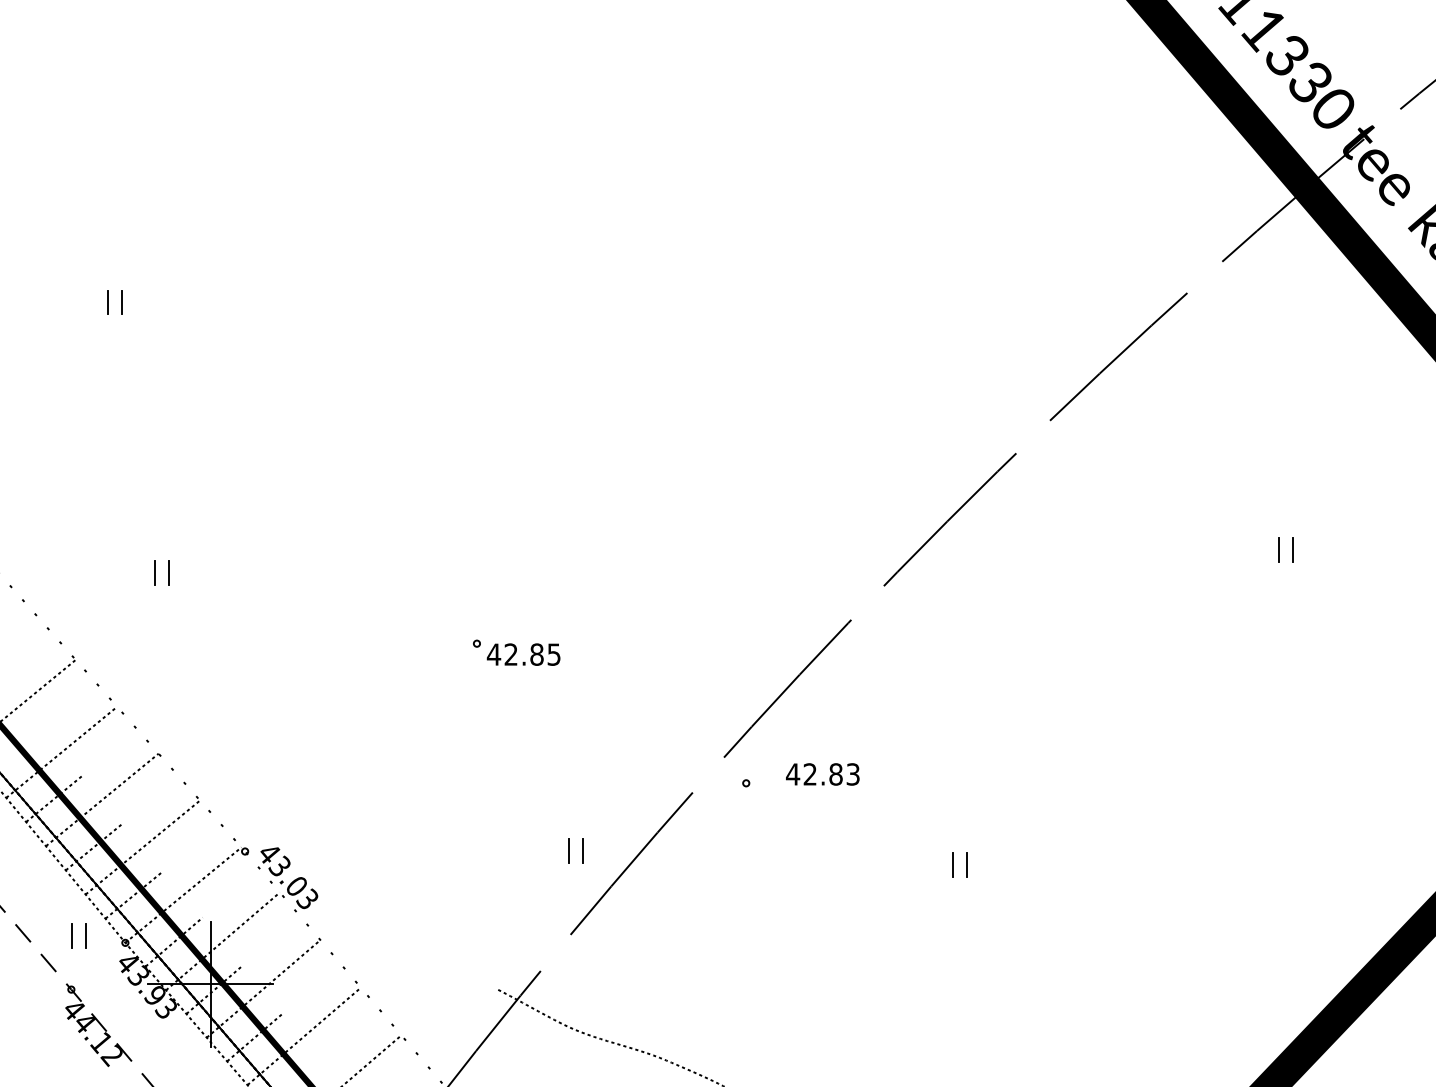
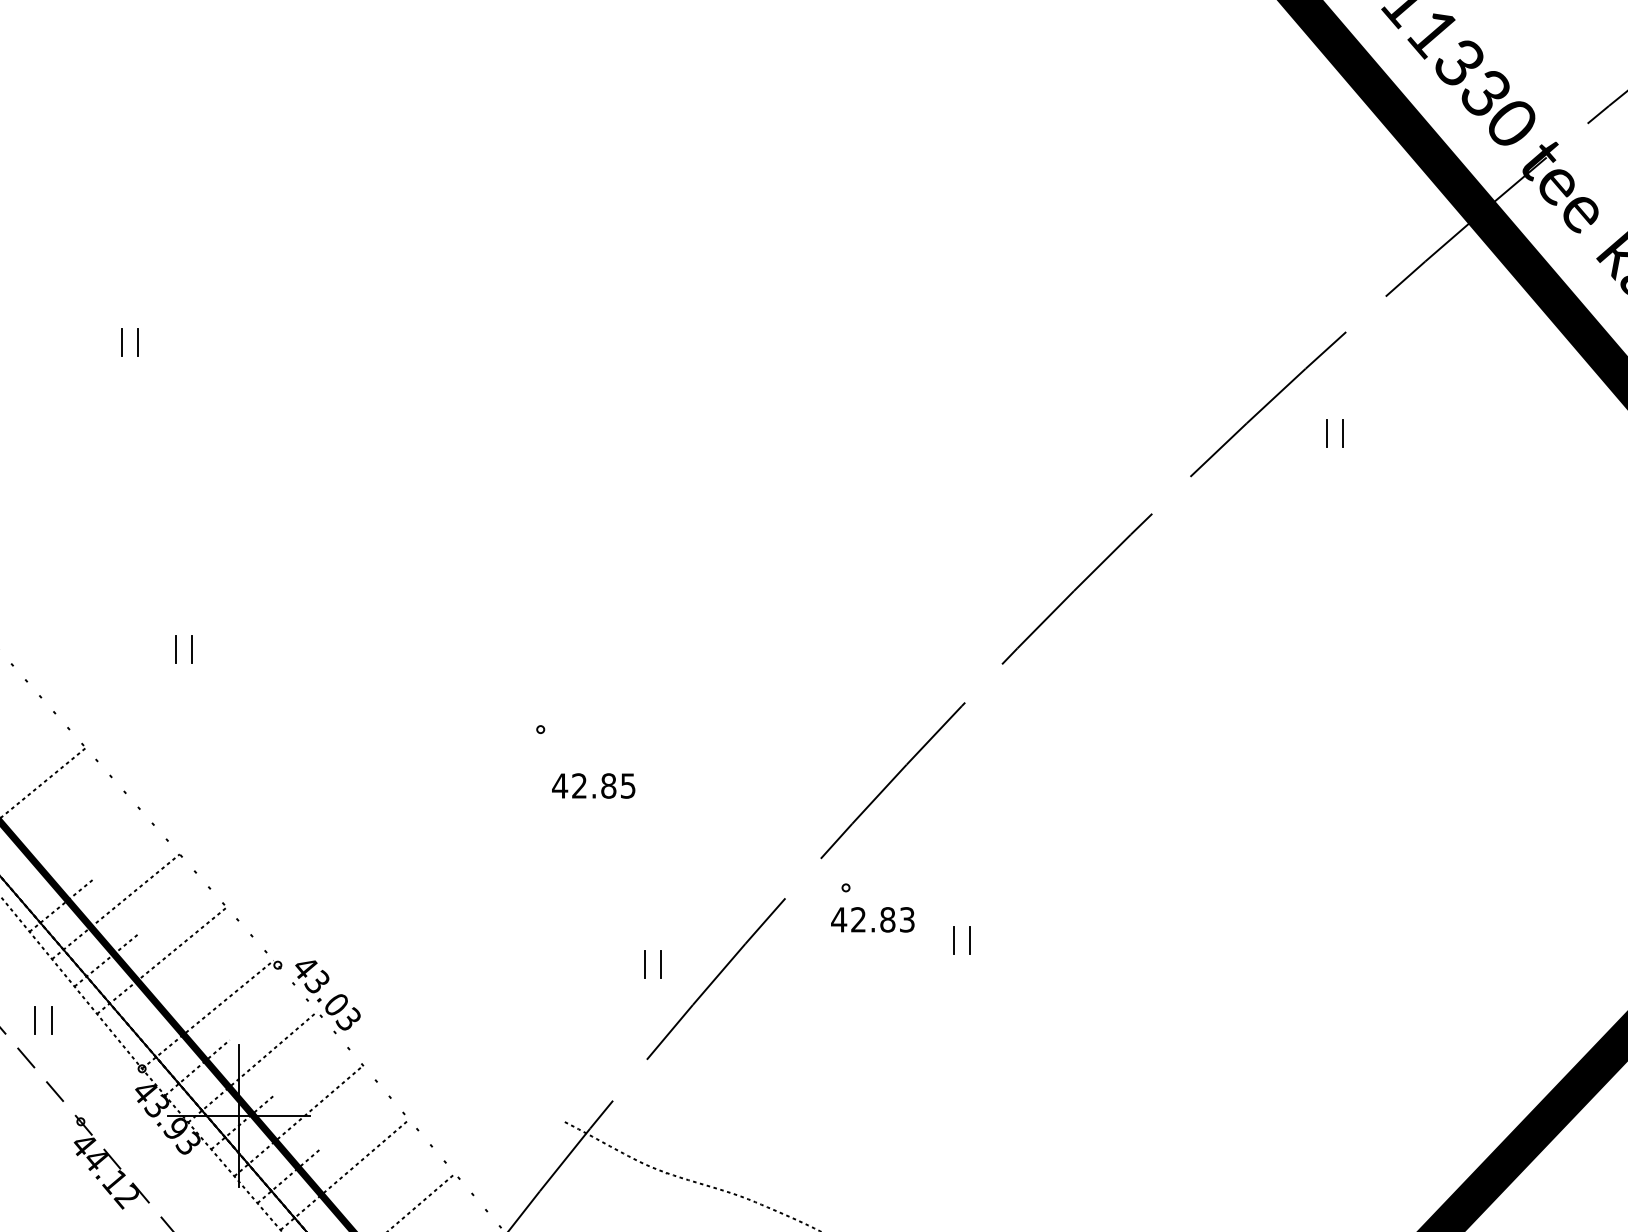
part: (1279, 550) -> (1327, 433), moved
text: (523, 654) -> (593, 785), moved
line: (61, 752) -> (69, 852), removed
text: (822, 774) -> (872, 919), moved
part: (953, 864) -> (954, 940), moved
line: (133, 894) -> (151, 1014), removed
part: (71, 935) -> (35, 1020), moved

